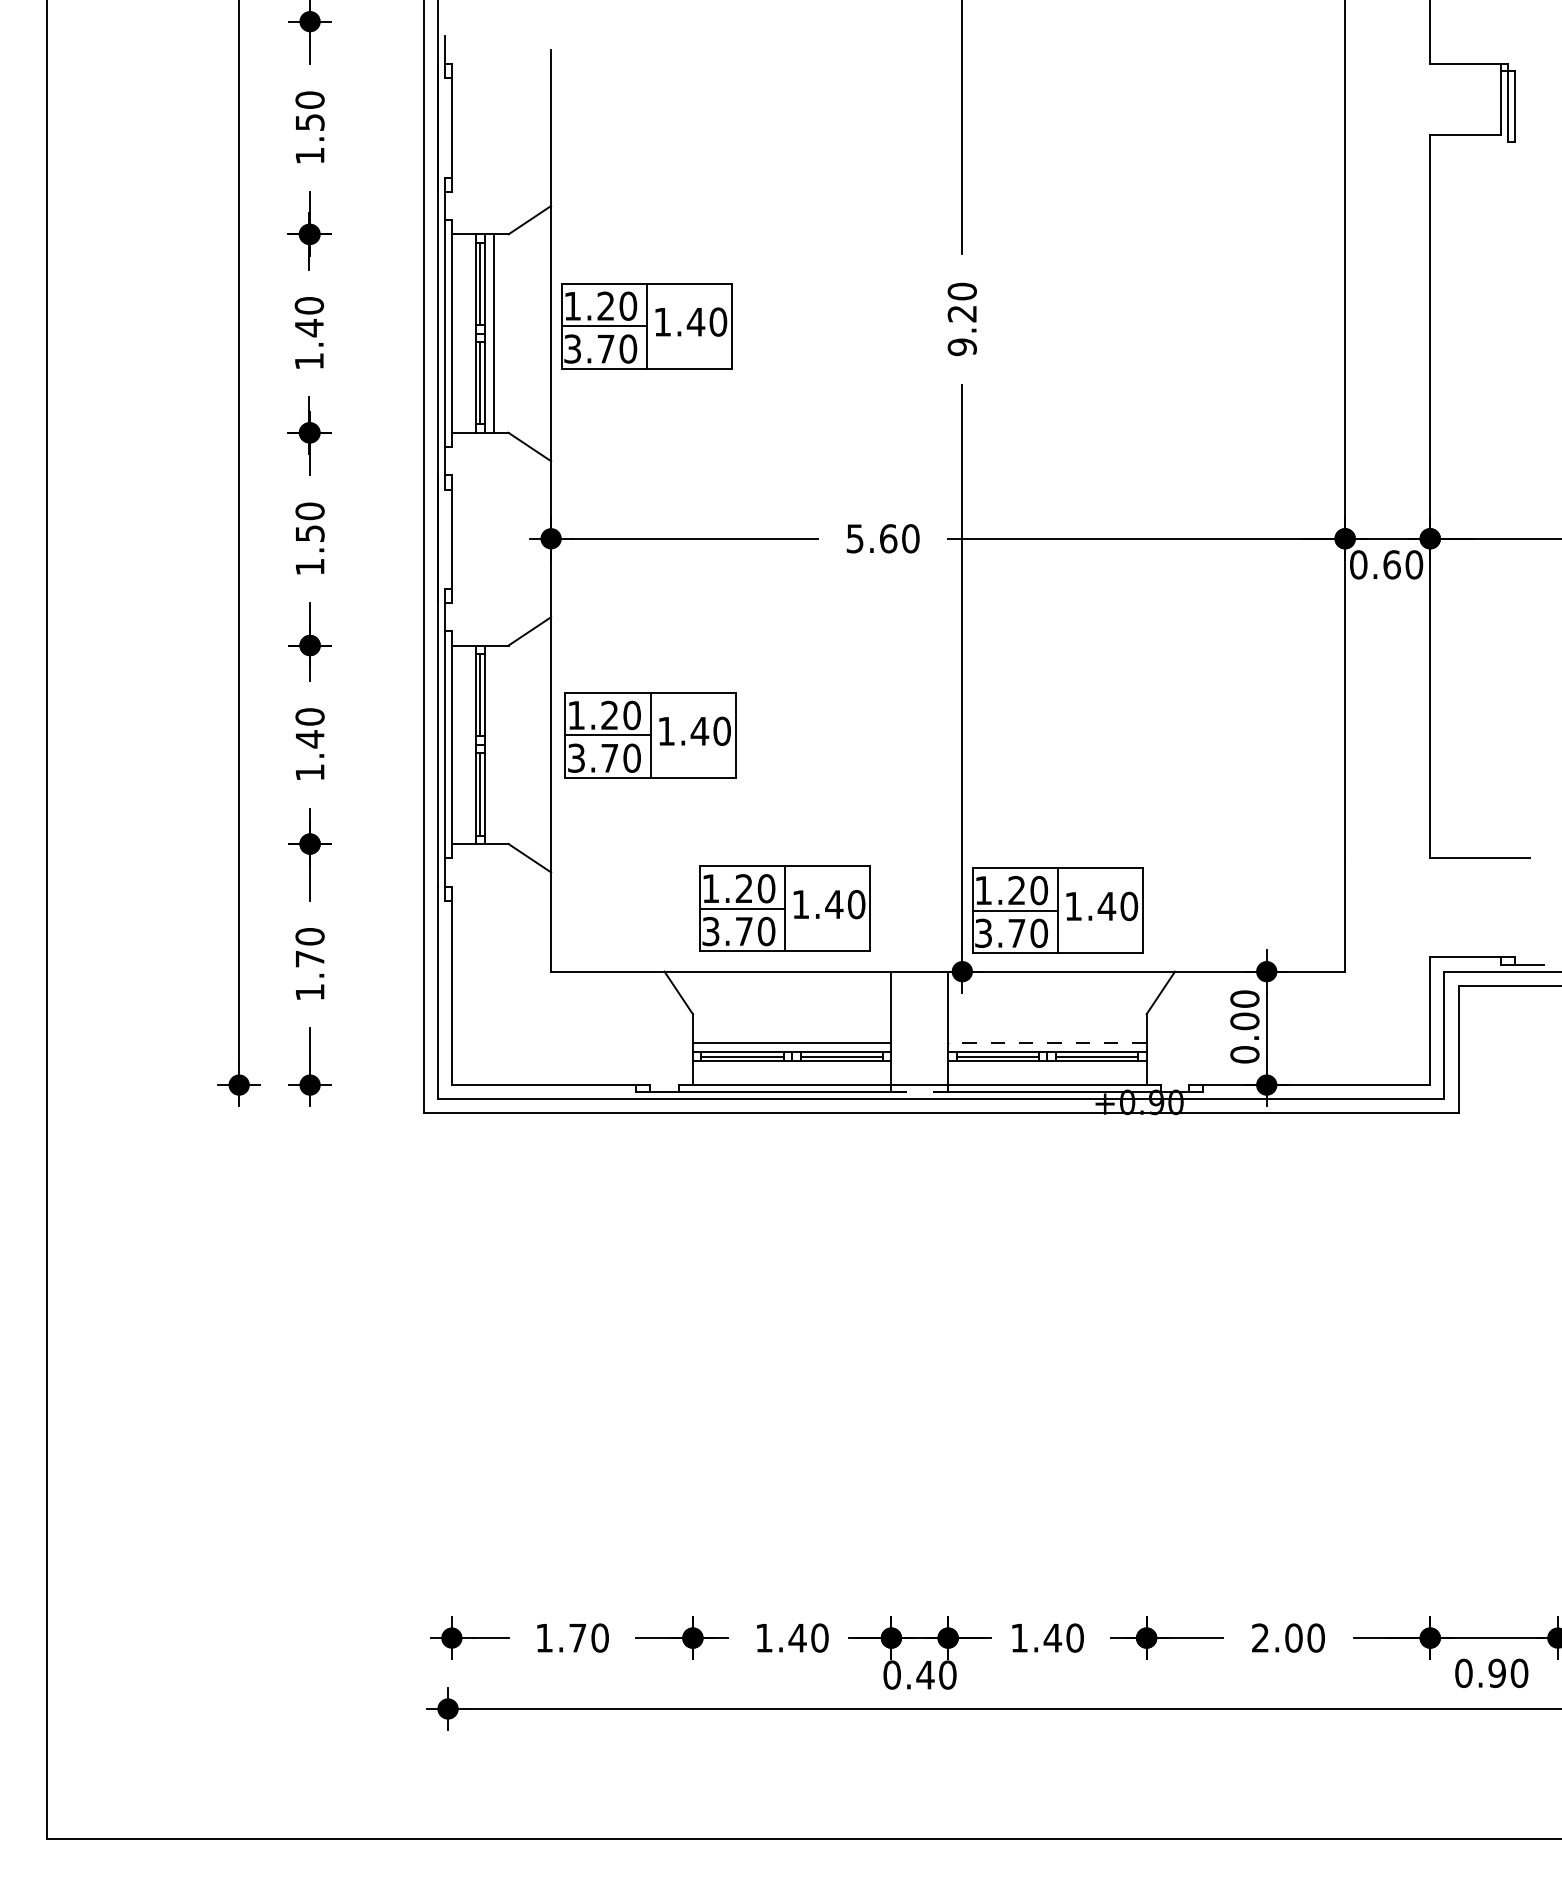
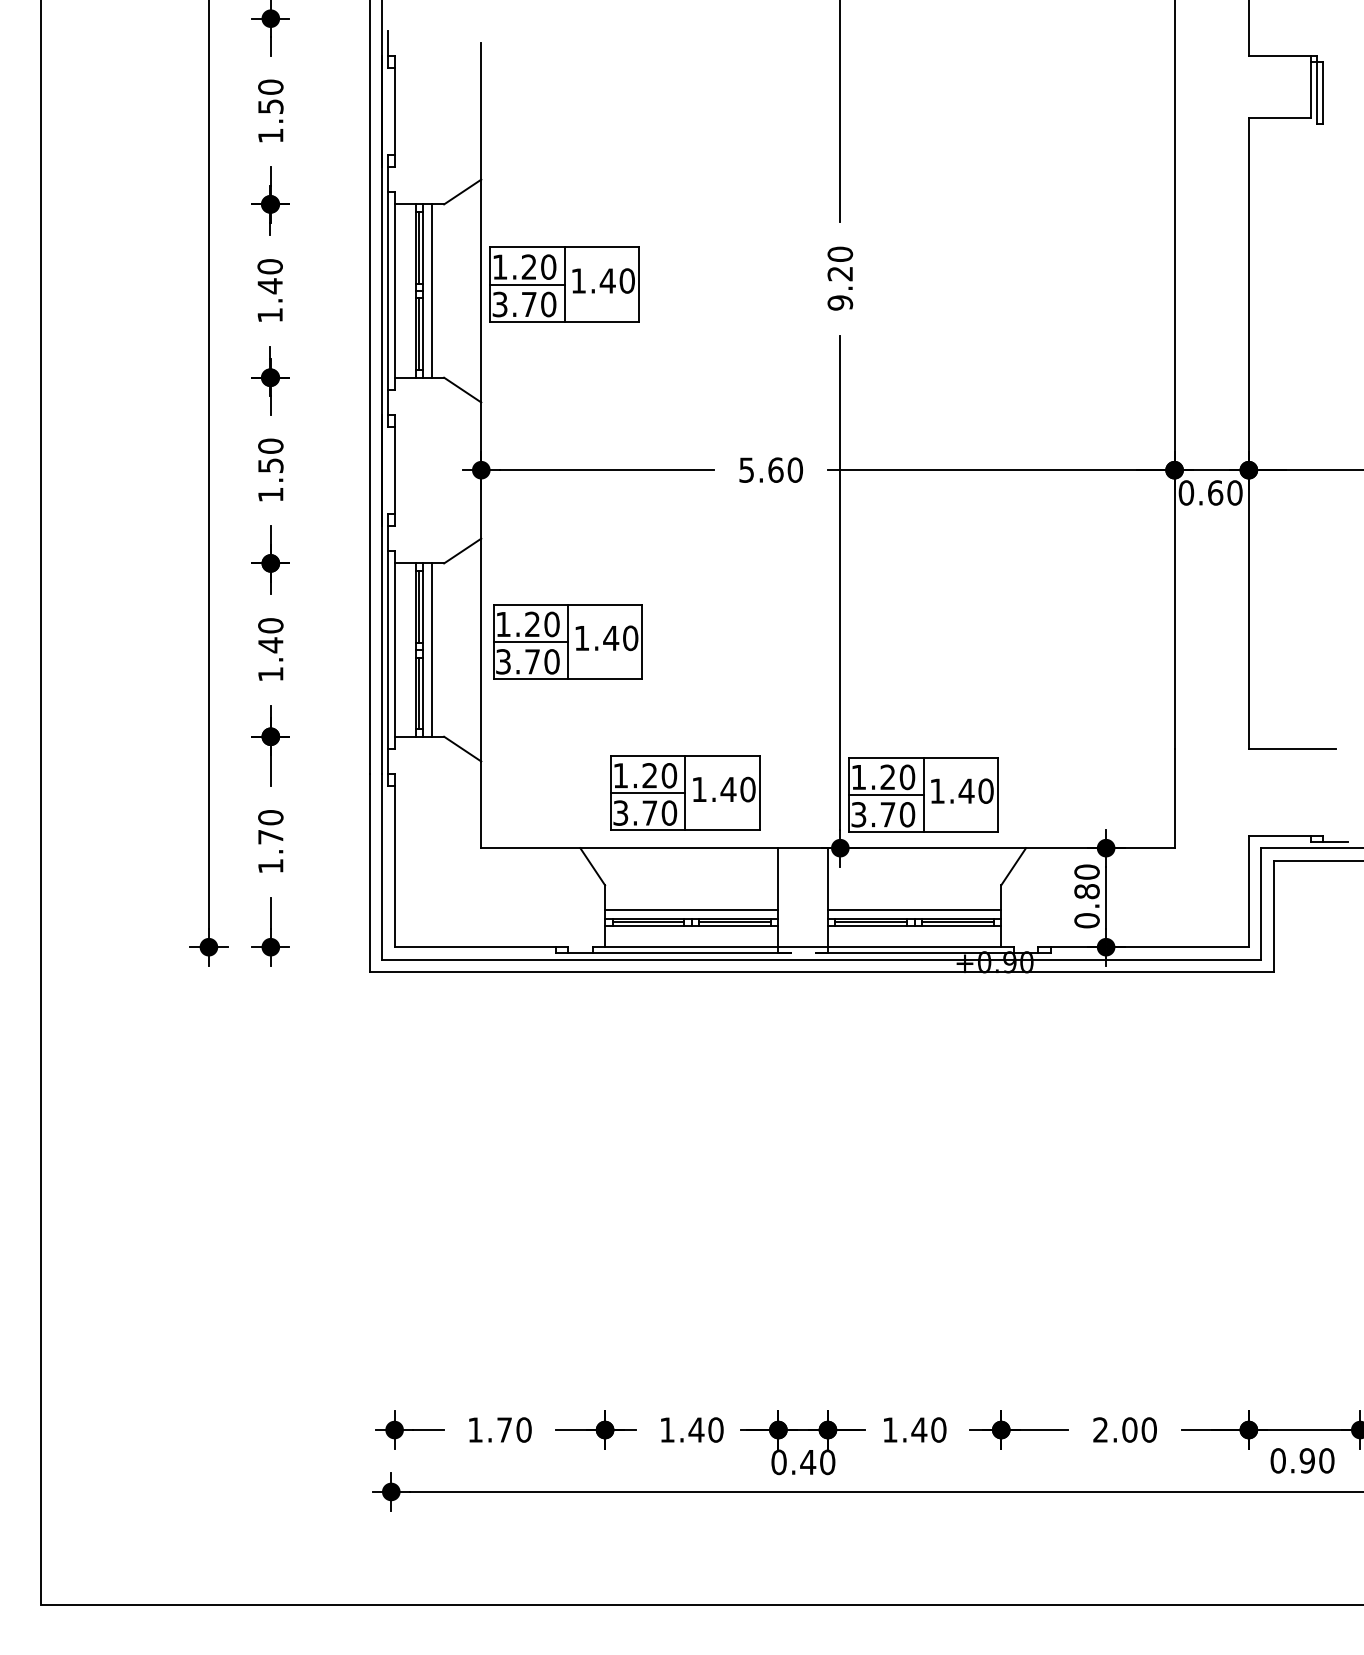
line: (494, 744) -> (431, 649), added
text: (1244, 1021) -> (1086, 891), 0.00 -> 0.80
line: (1047, 1043) -> (914, 910), dashed -> solid

